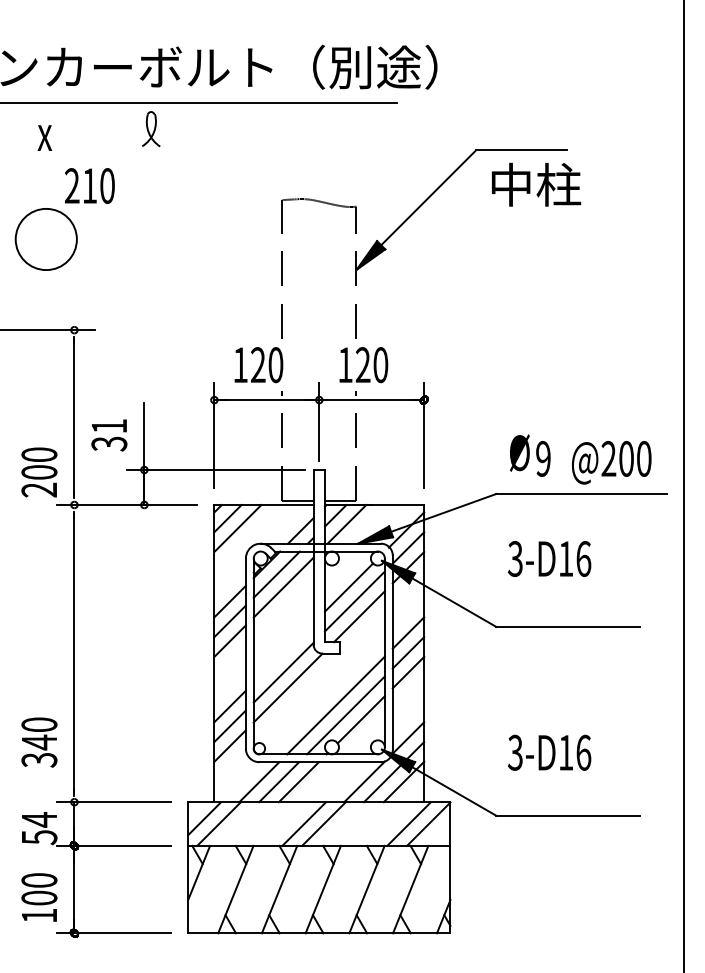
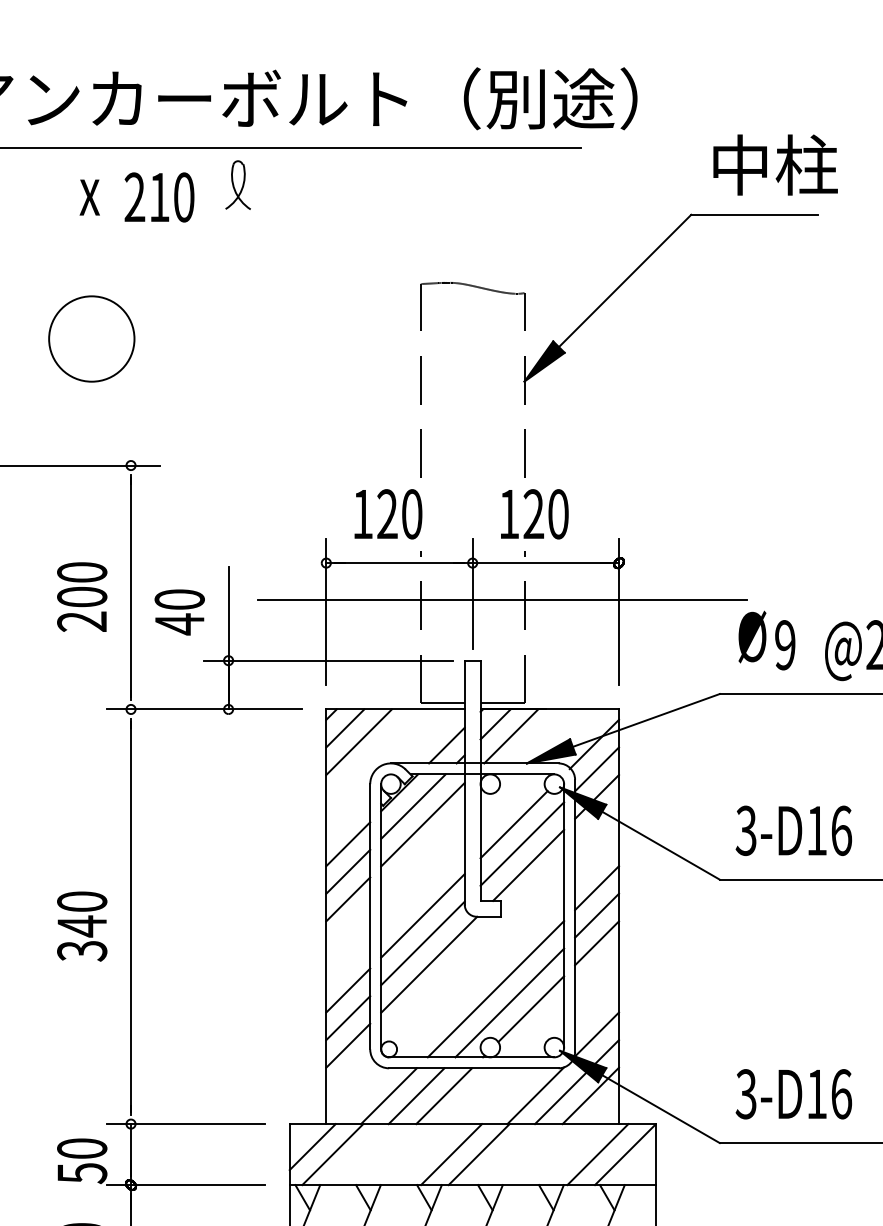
text: (536, 184) -> (775, 164), moved
text: (89, 185) -> (159, 196), moved
line: (340, 426) -> (502, 599), added
text: (109, 435) -> (179, 612), 31 -> 40
text: (39, 472) -> (82, 597), moved
text: (549, 558) -> (793, 830), moved
line: (283, 652) -> (422, 915), added
text: (39, 742) -> (82, 926), moved
text: (549, 752) -> (793, 1093), moved
text: (39, 819) -> (82, 1148), 54 -> 50

